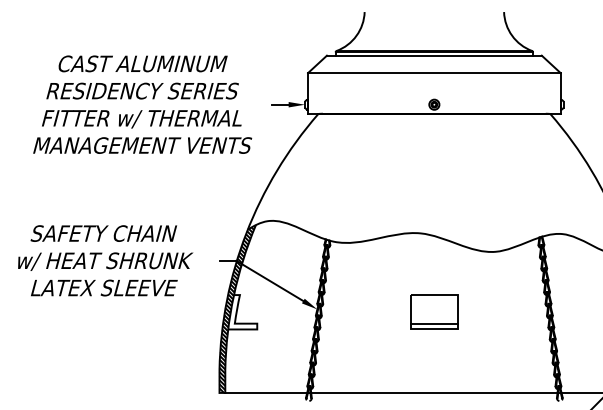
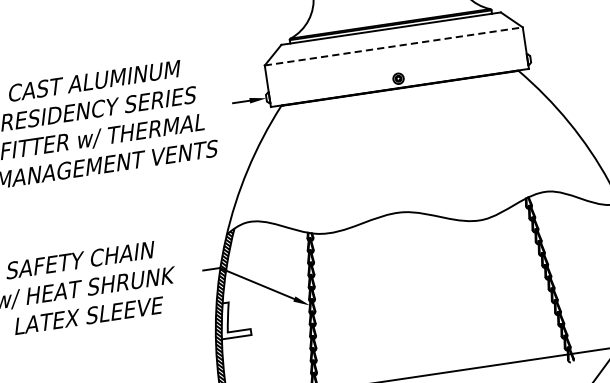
line: (434, 73) -> (393, 46), solid -> dashed
part: (434, 311) -> (429, 289), removed

